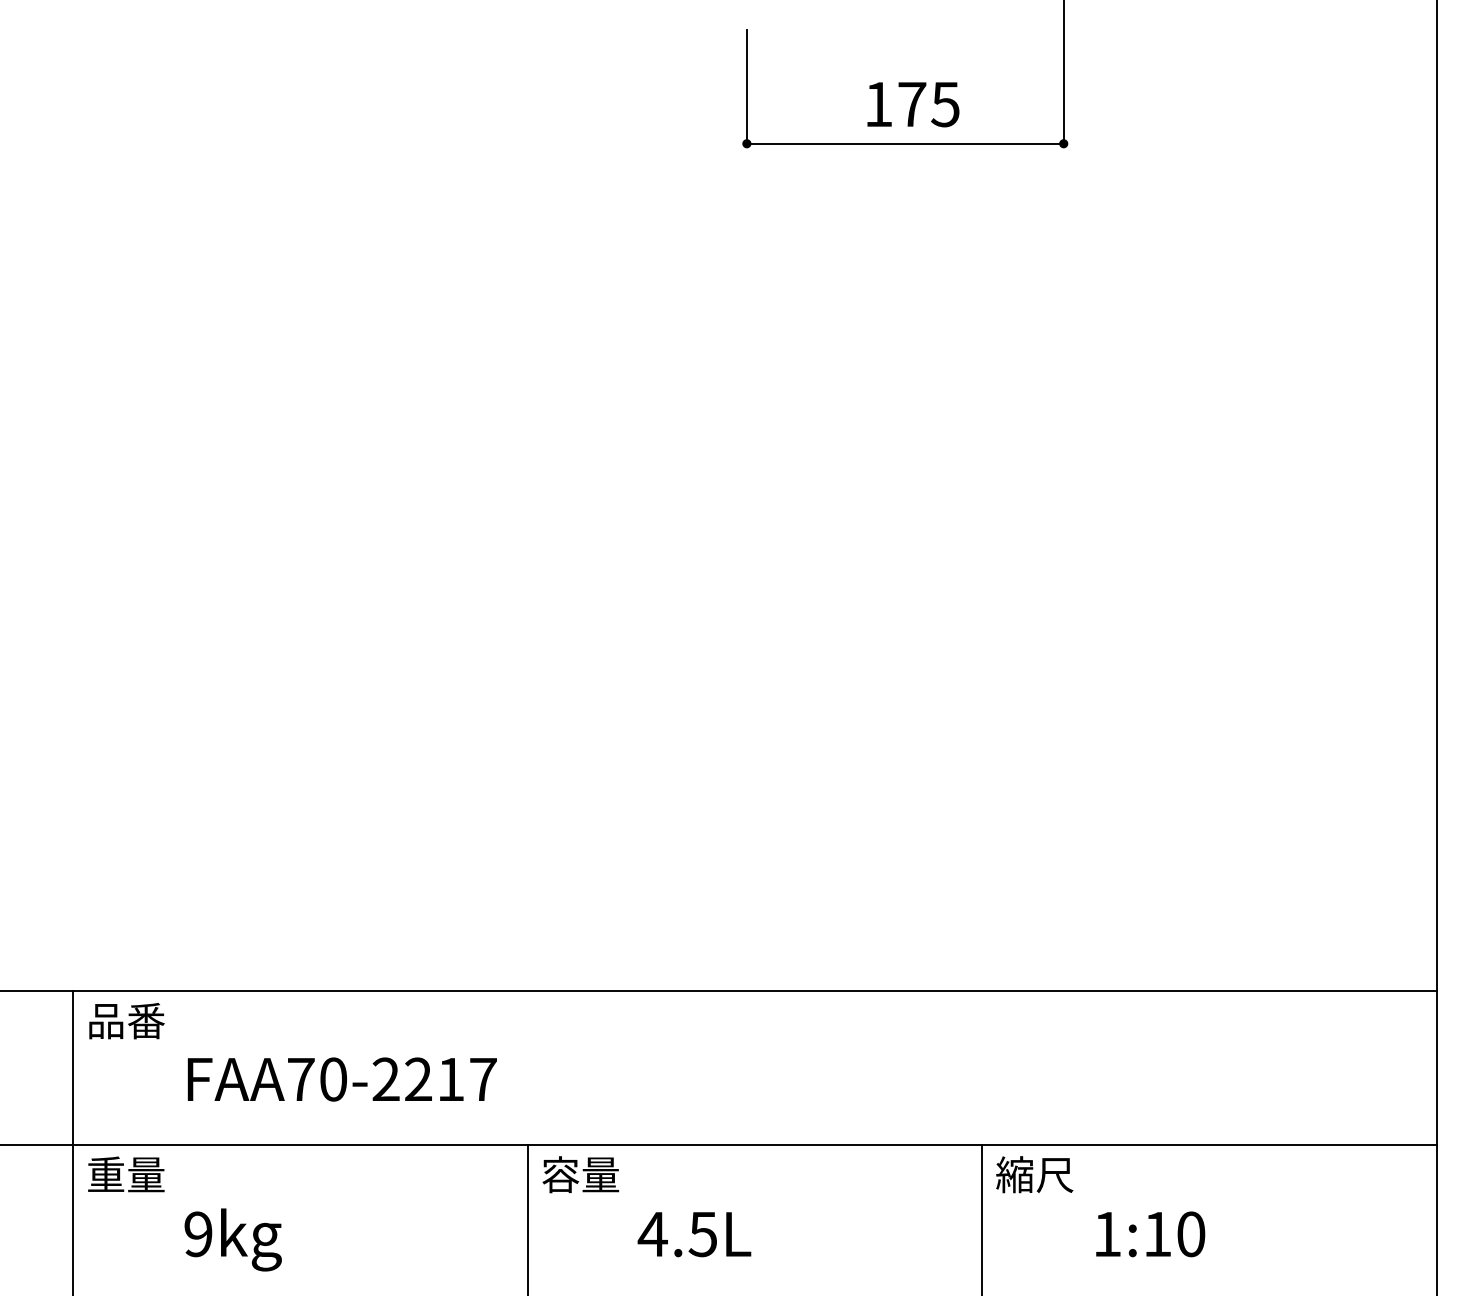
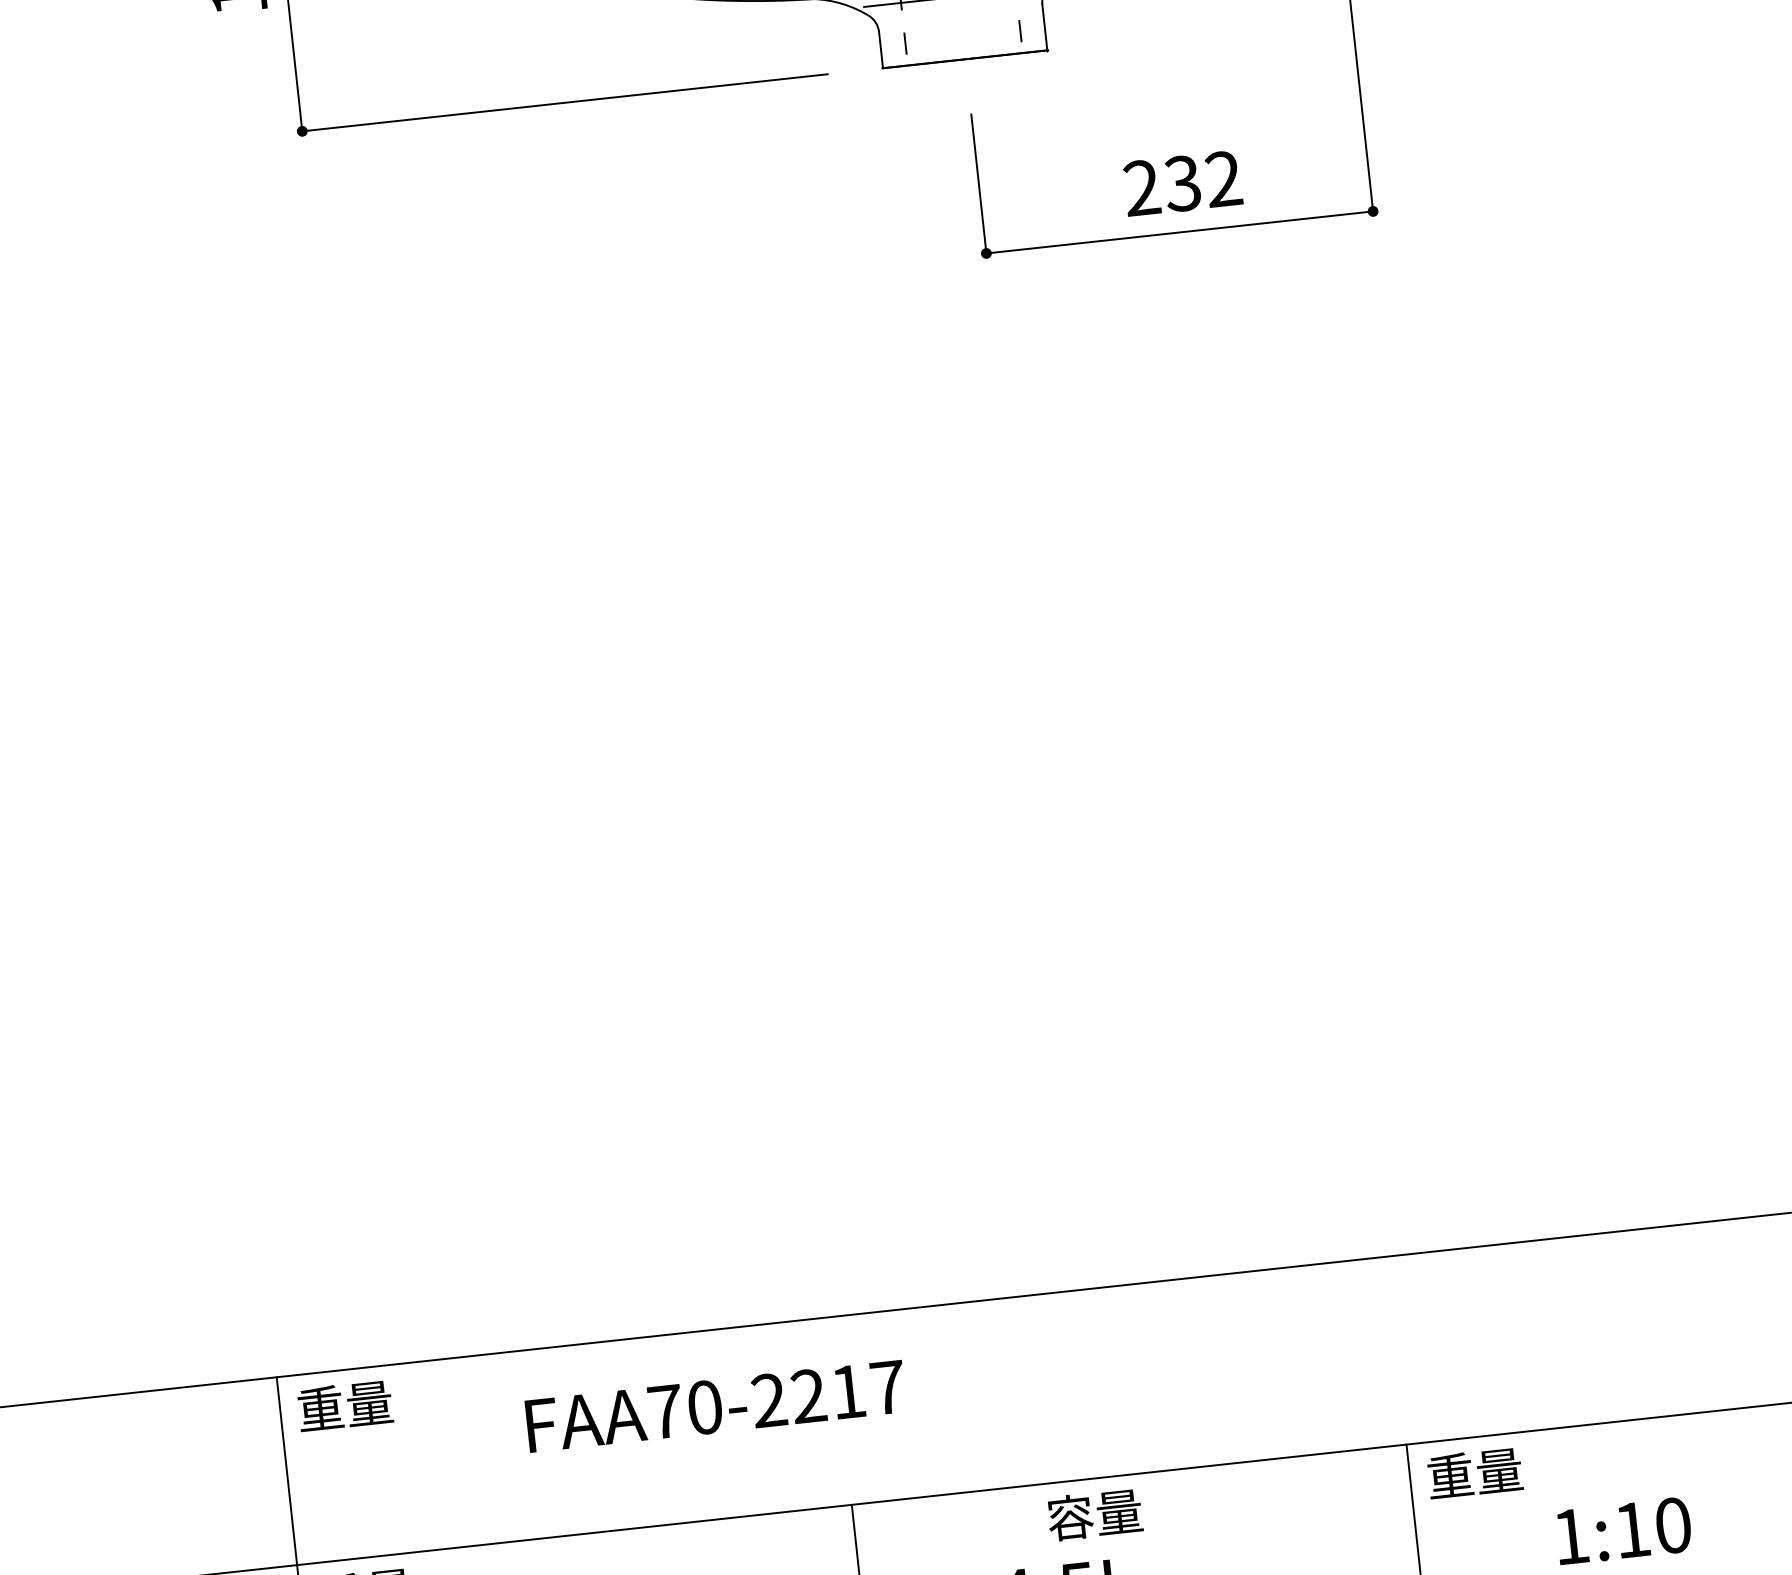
text: (911, 104) -> (1182, 183), 175 -> 232
text: (126, 1020) -> (345, 1405), 品番 -> 重量
text: (341, 1079) -> (714, 1406), moved
text: (580, 1174) -> (1094, 1514), moved
text: (1034, 1174) -> (1474, 1473), 縮尺 -> 重量

